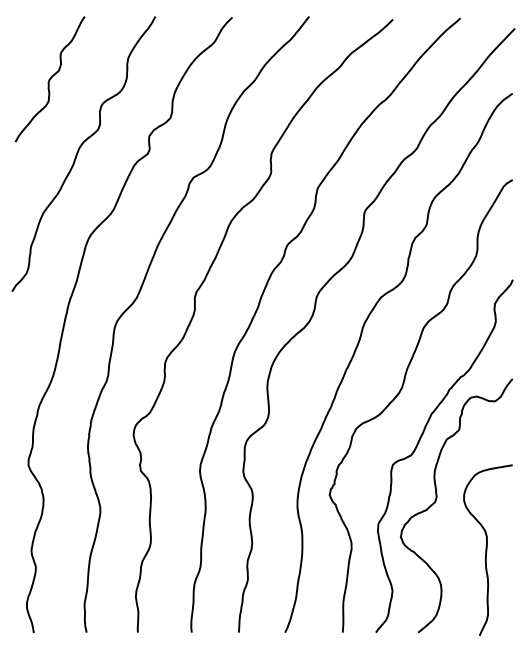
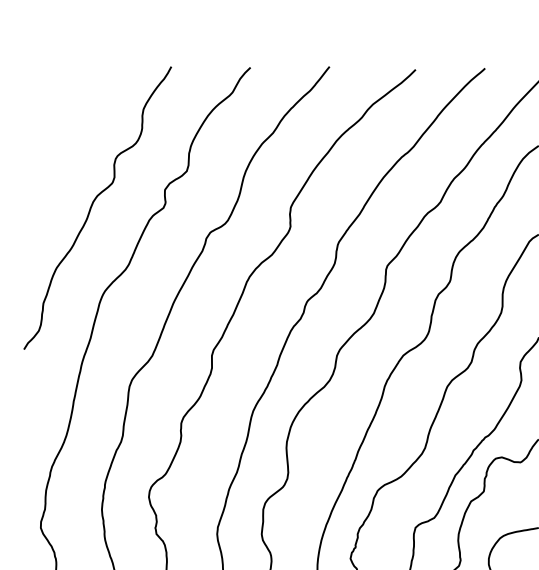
curve: (49, 79) -> (62, 131), removed

